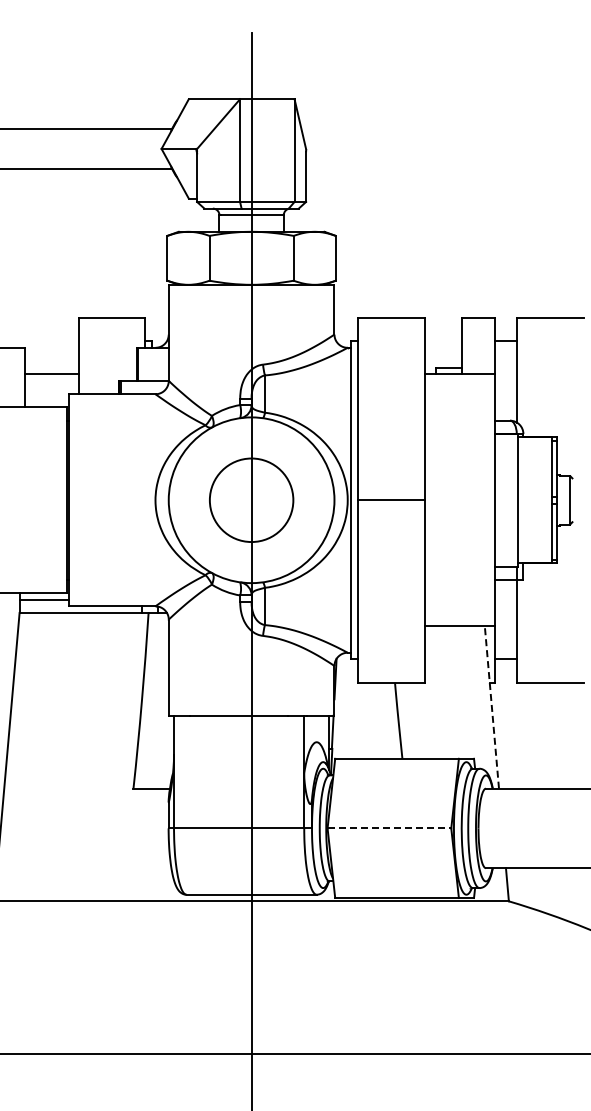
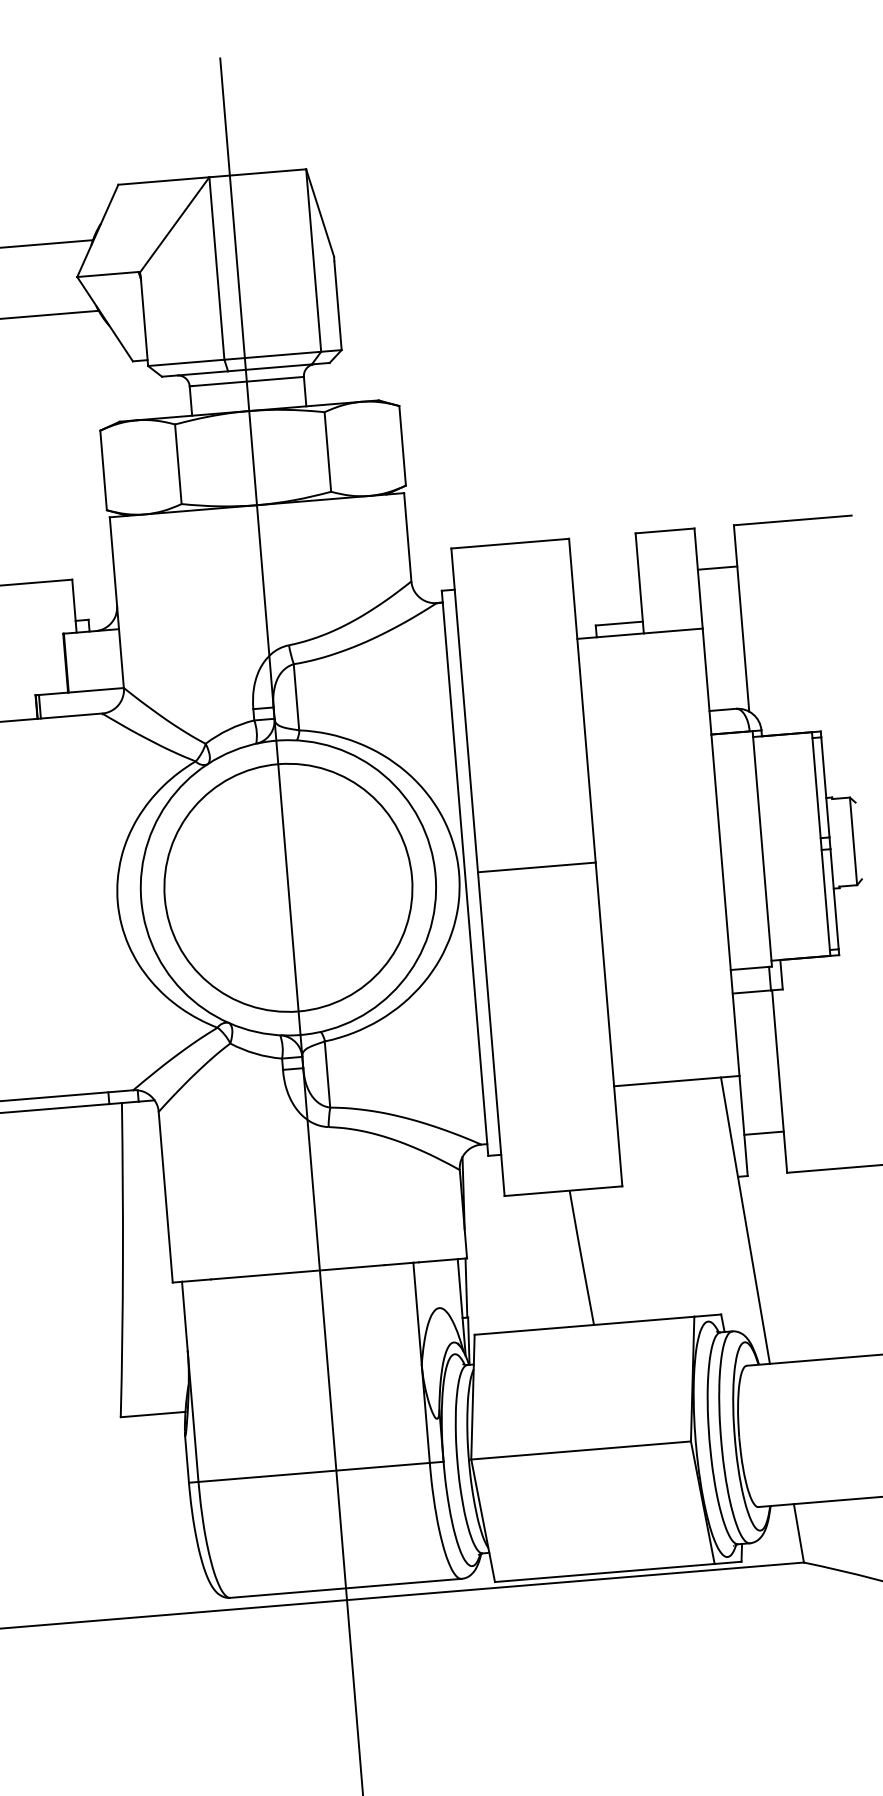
circle: (251, 499) -> (288, 886), size x1.67
line: (491, 707) -> (744, 1220), dashed -> solid
line: (389, 828) -> (581, 1450), dashed -> solid

